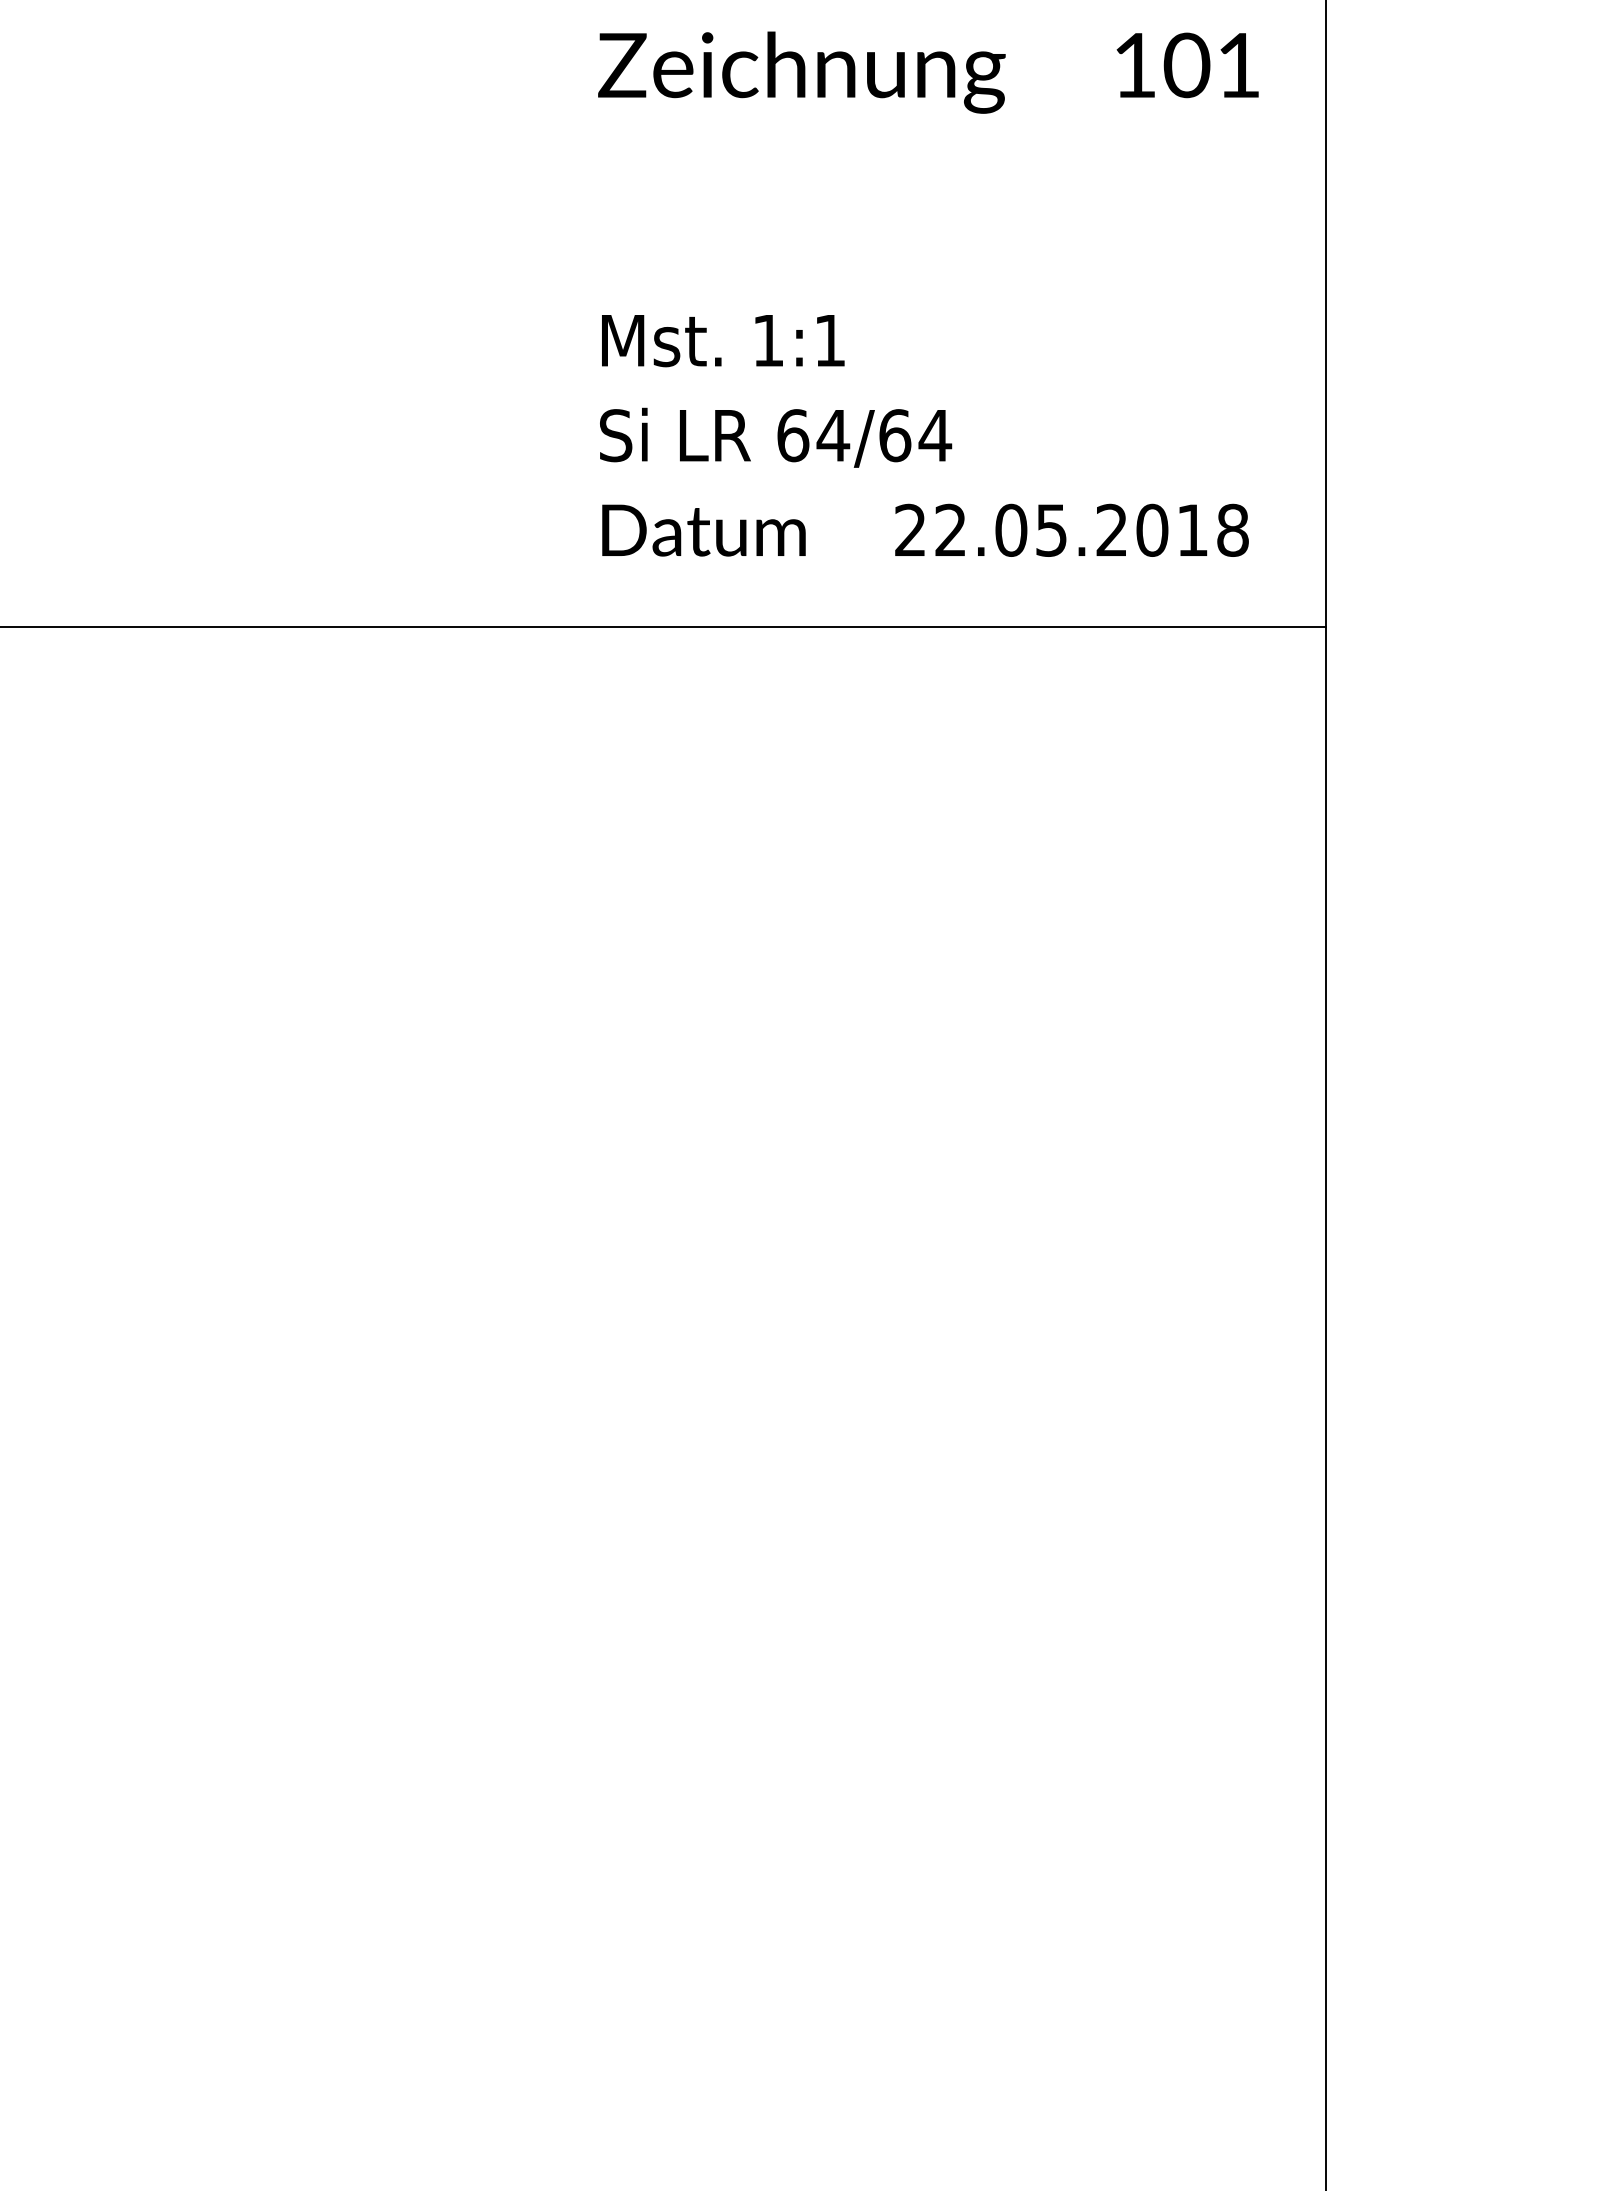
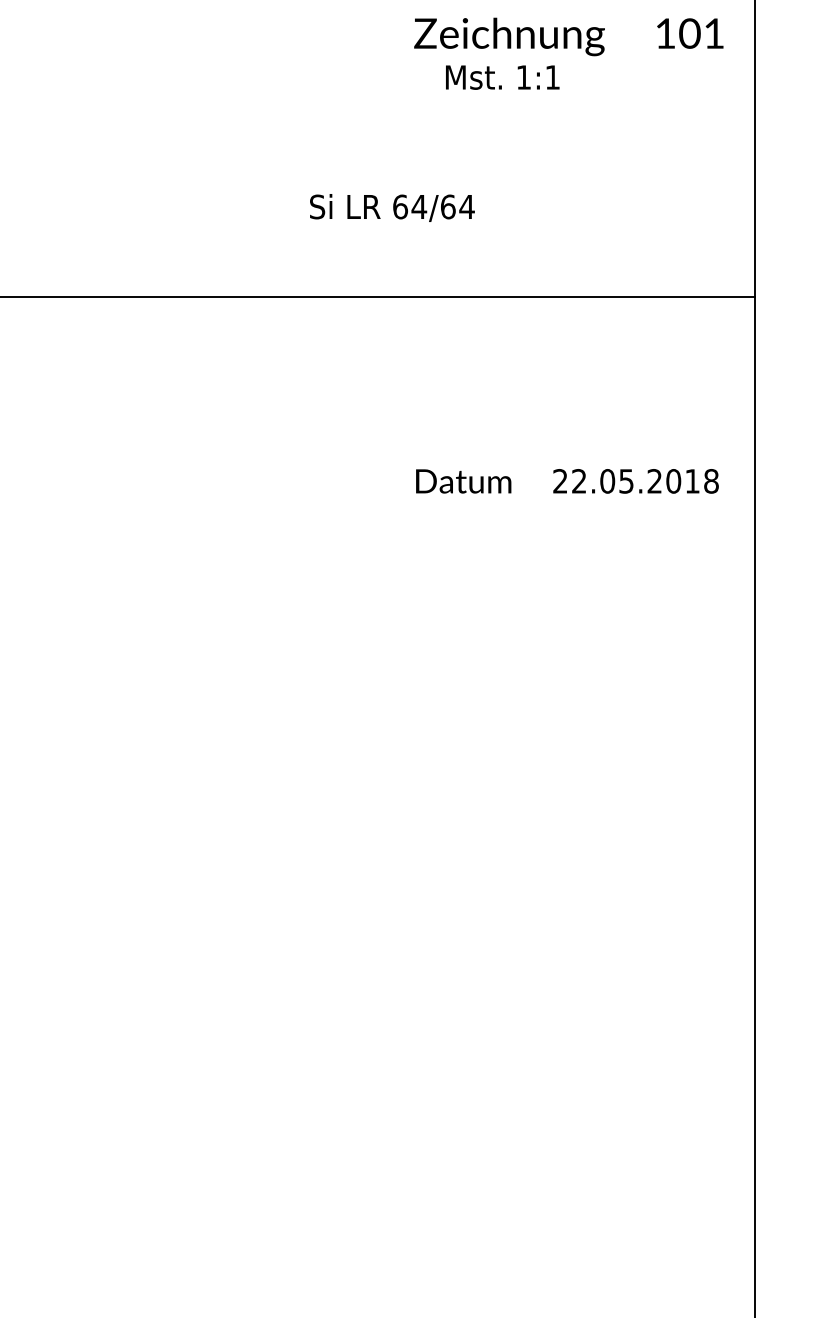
text: (722, 340) -> (502, 77), moved
text: (776, 436) -> (392, 207), moved
text: (925, 530) -> (567, 481), moved

